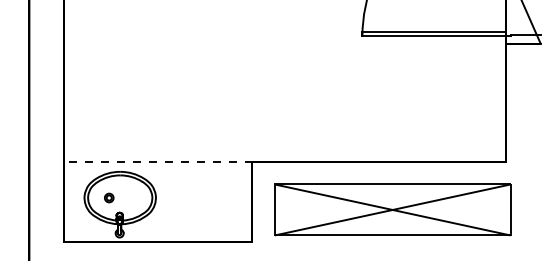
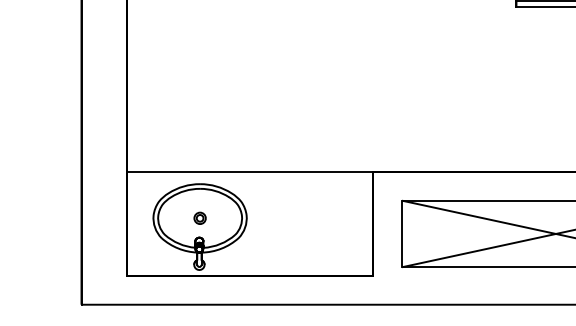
line: (157, 162) -> (248, 171), dashed -> solid
part: (109, 197) -> (200, 217), moved

